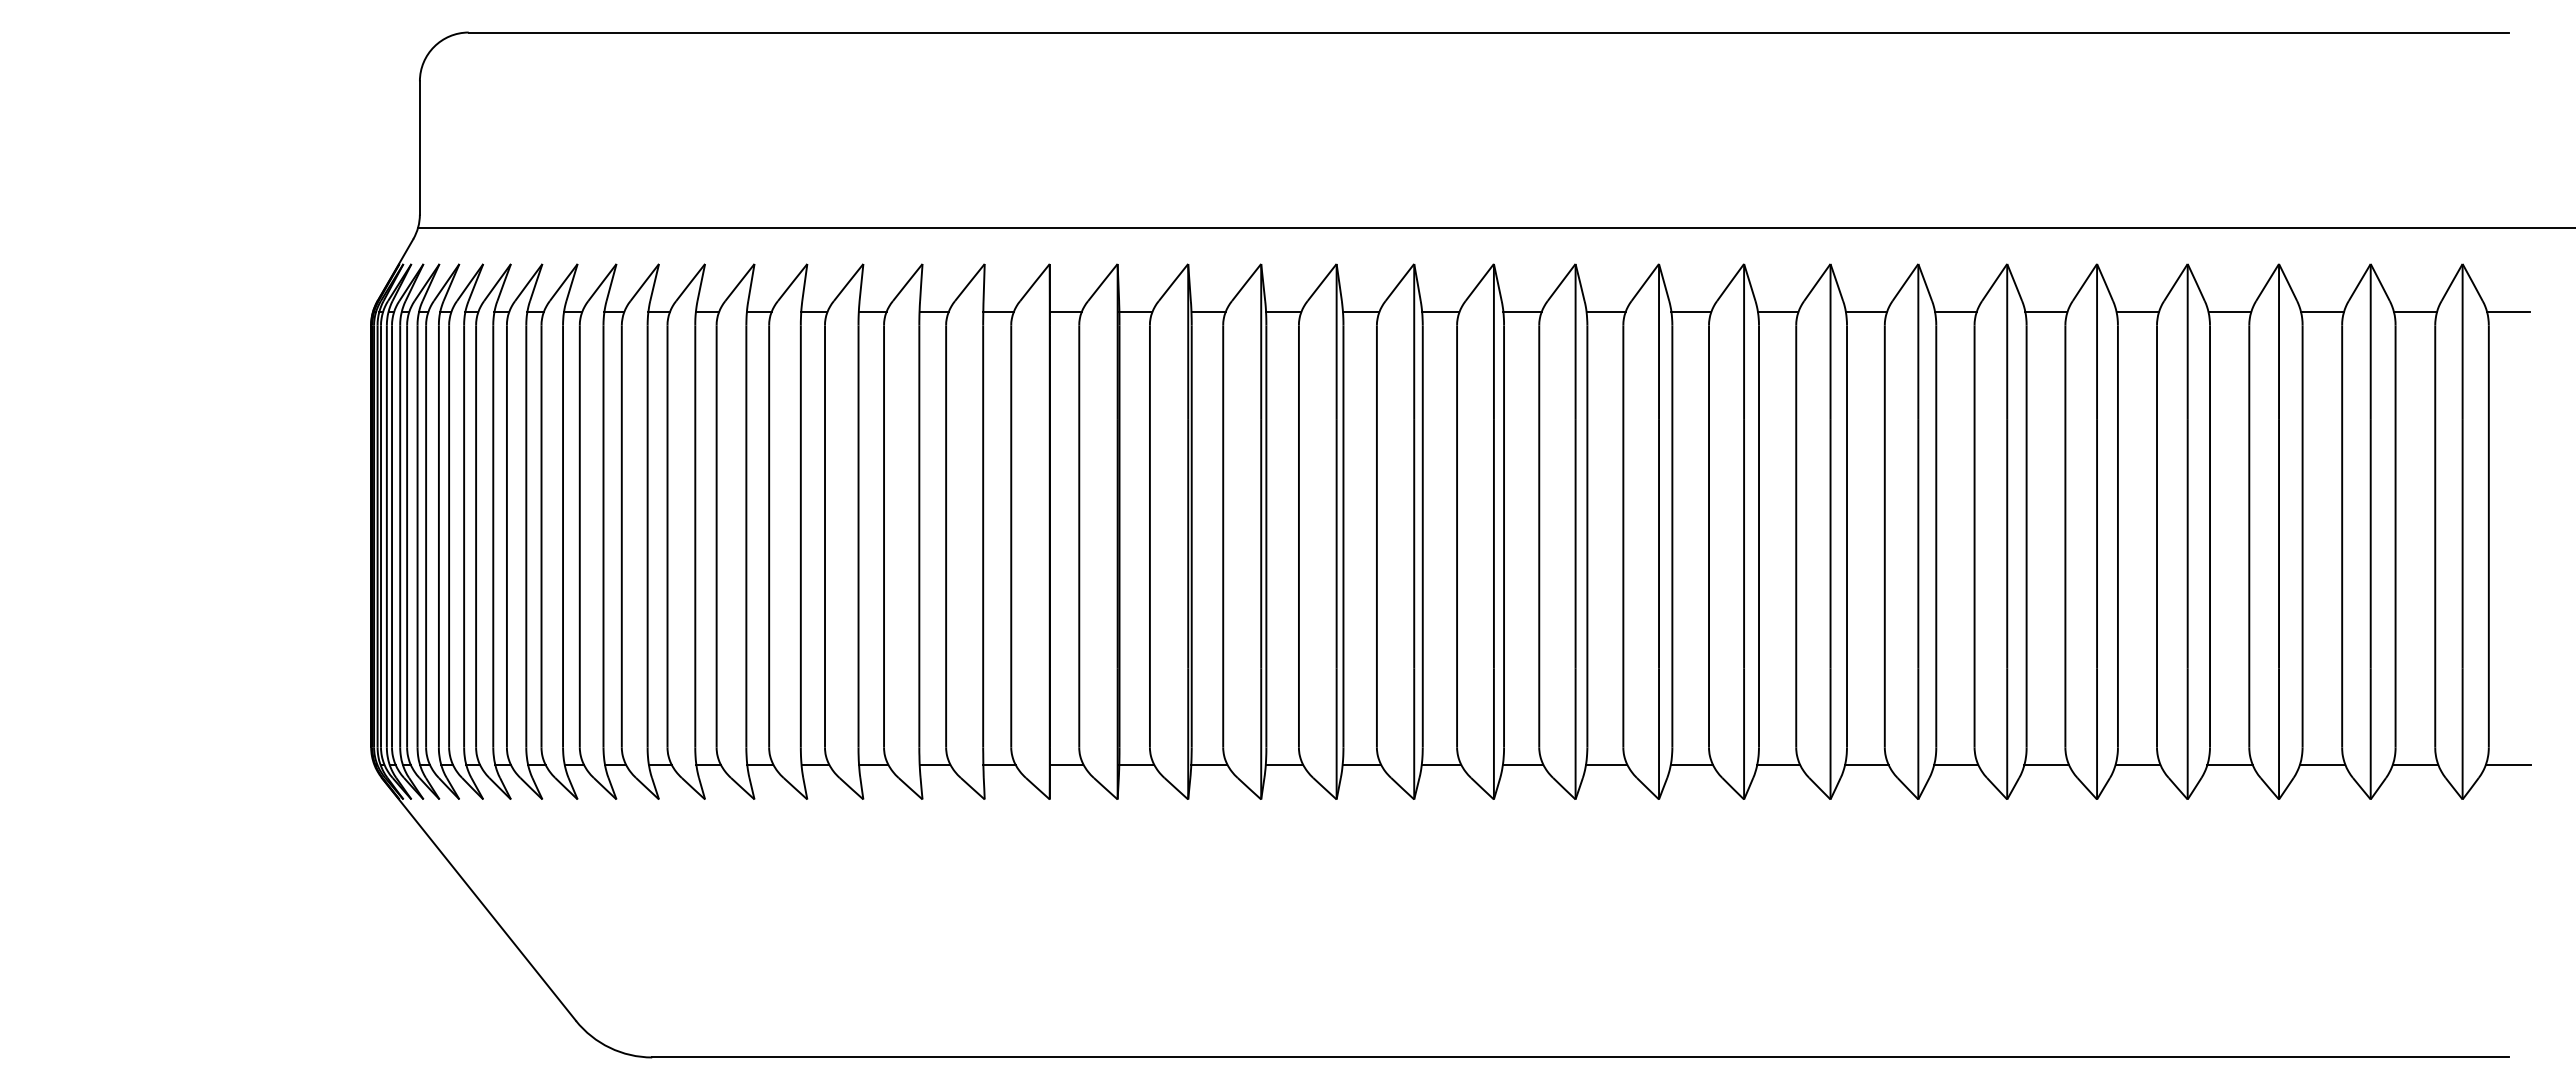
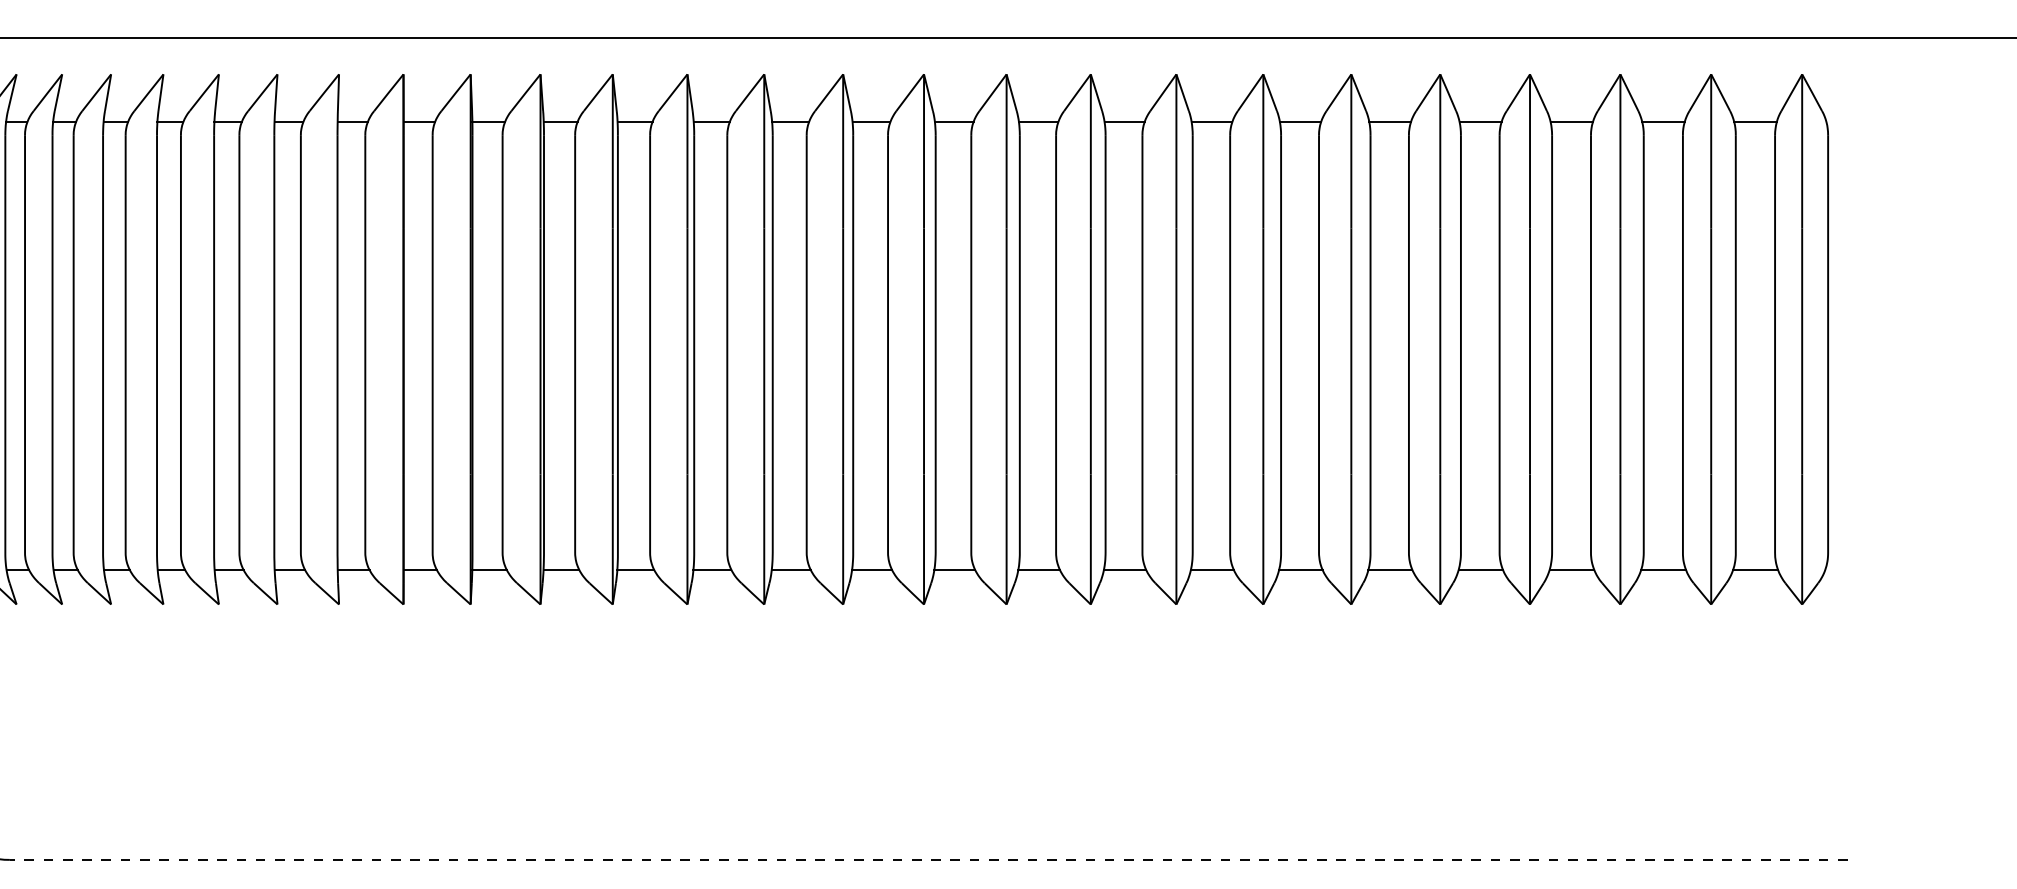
line: (2508, 312) -> (1847, 122), removed
line: (2508, 764) -> (1847, 569), removed
line: (1579, 1057) -> (927, 859), solid -> dashed

